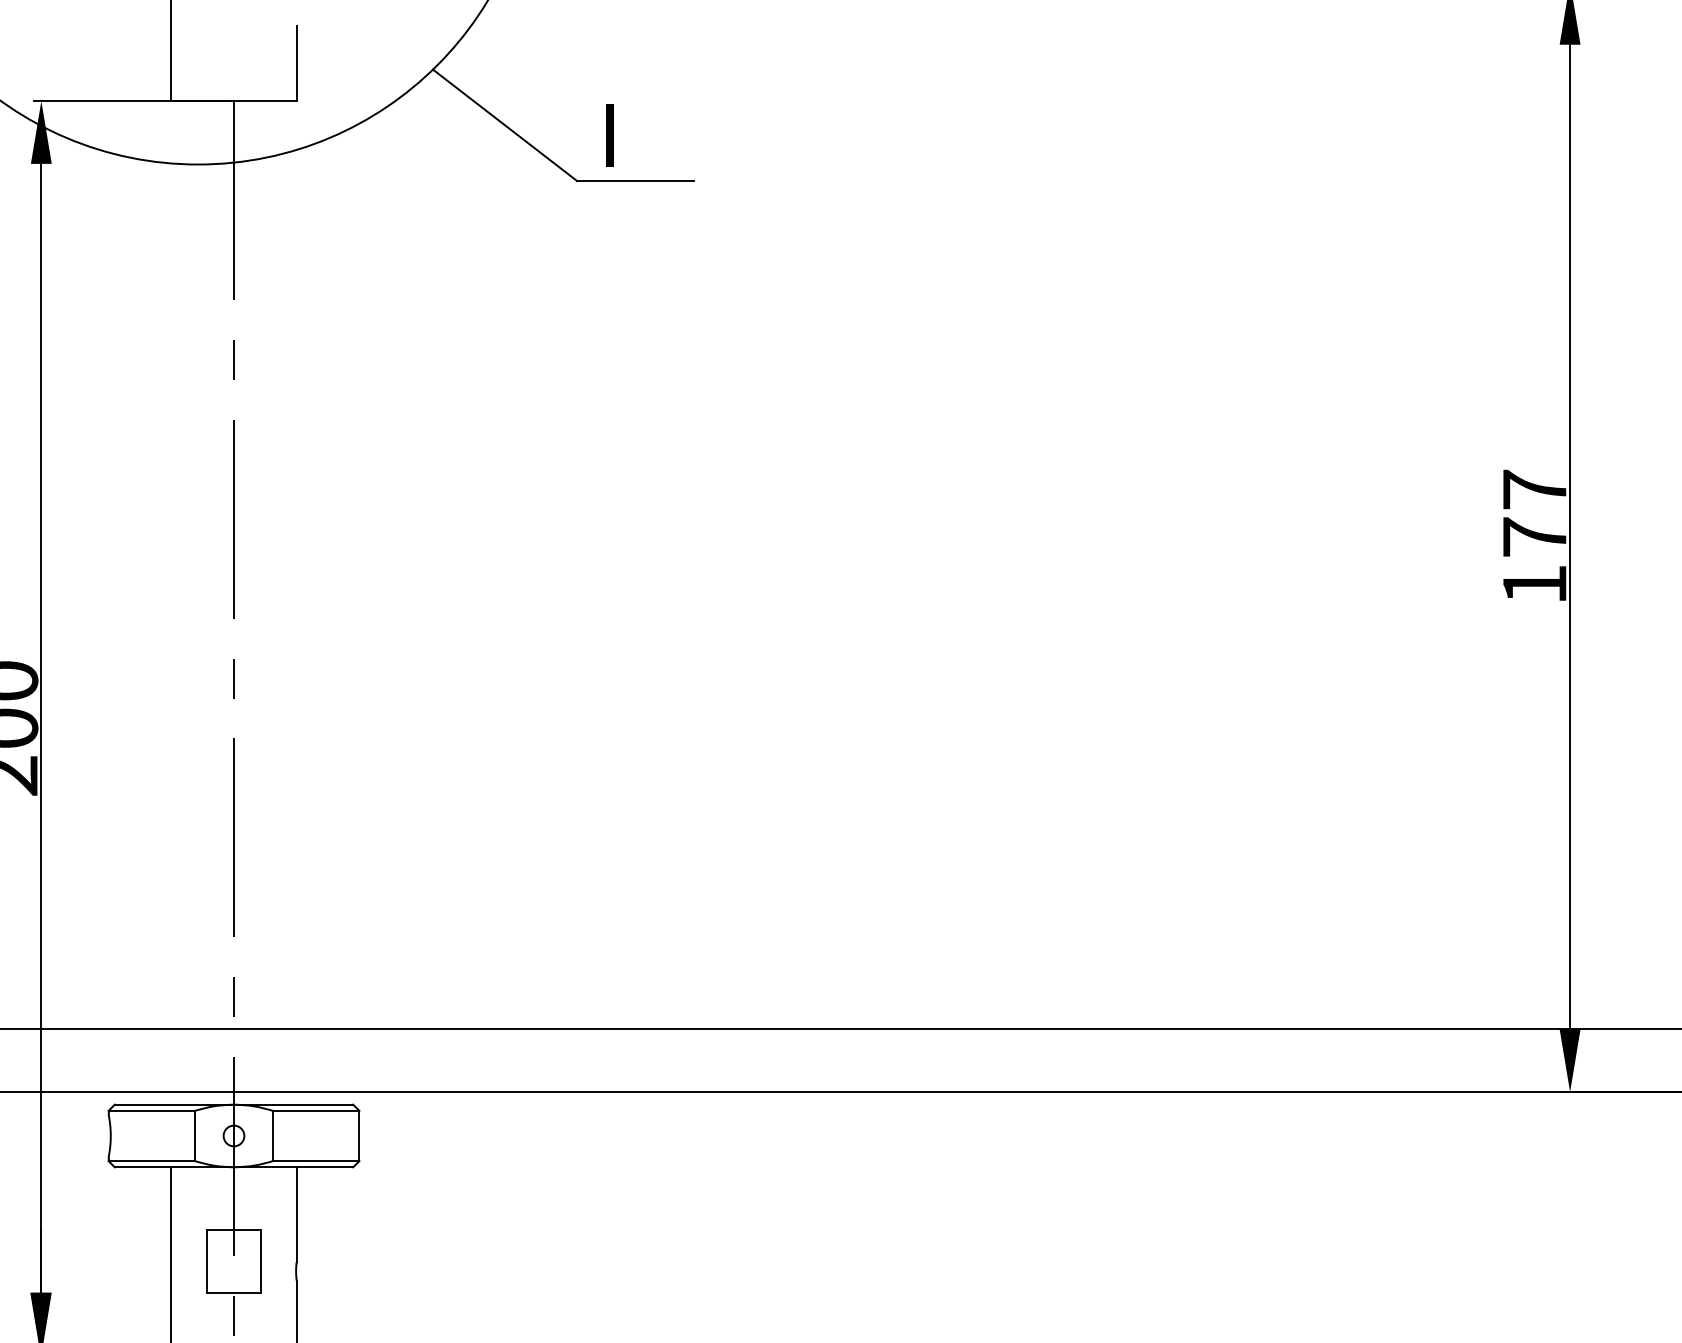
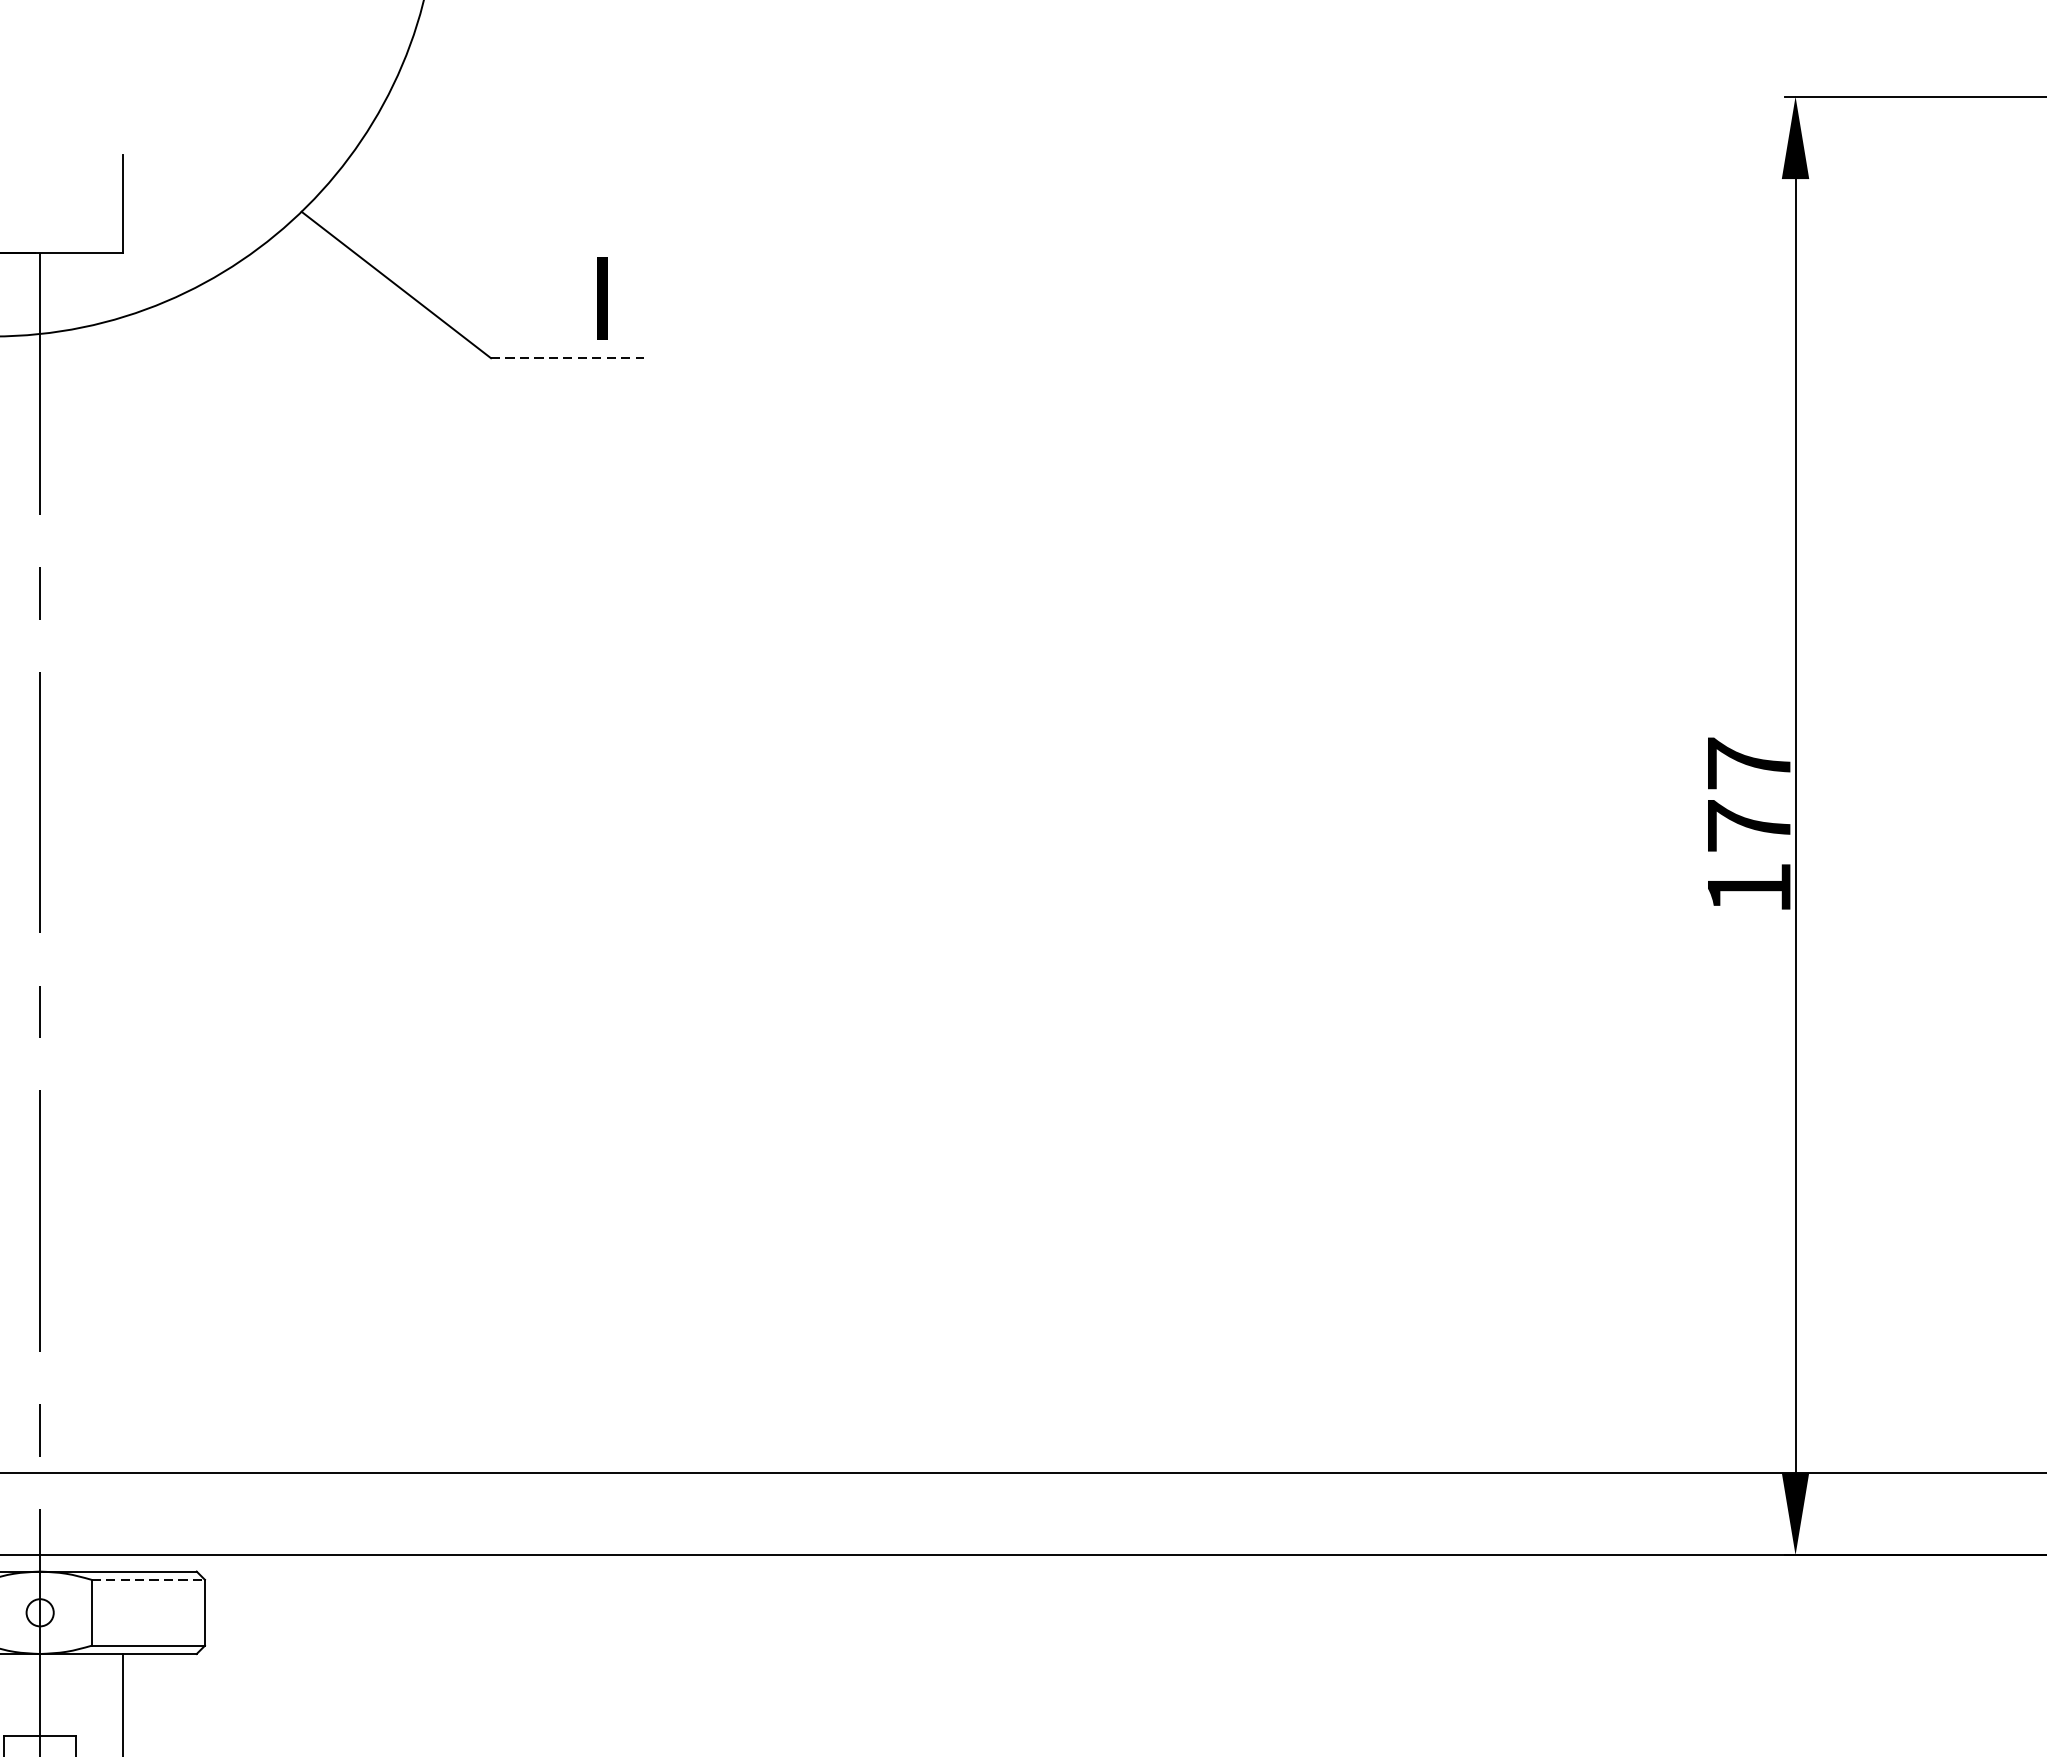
text: (609, 135) -> (601, 298), moved
line: (635, 181) -> (567, 358), solid -> dashed
line: (316, 1110) -> (148, 1579), solid -> dashed

